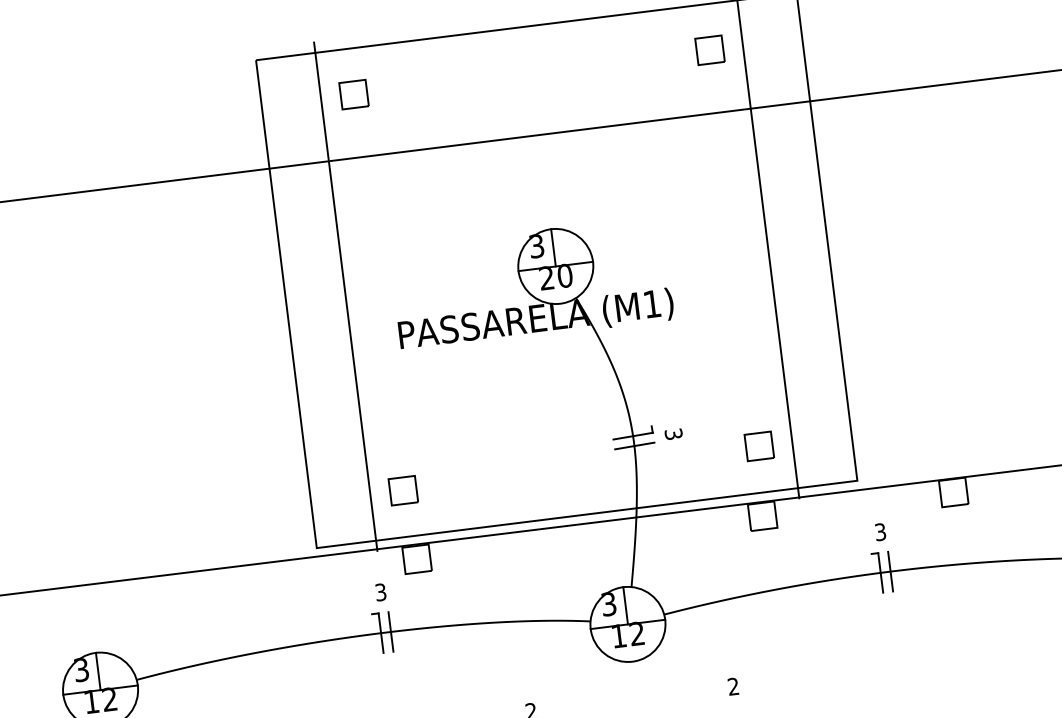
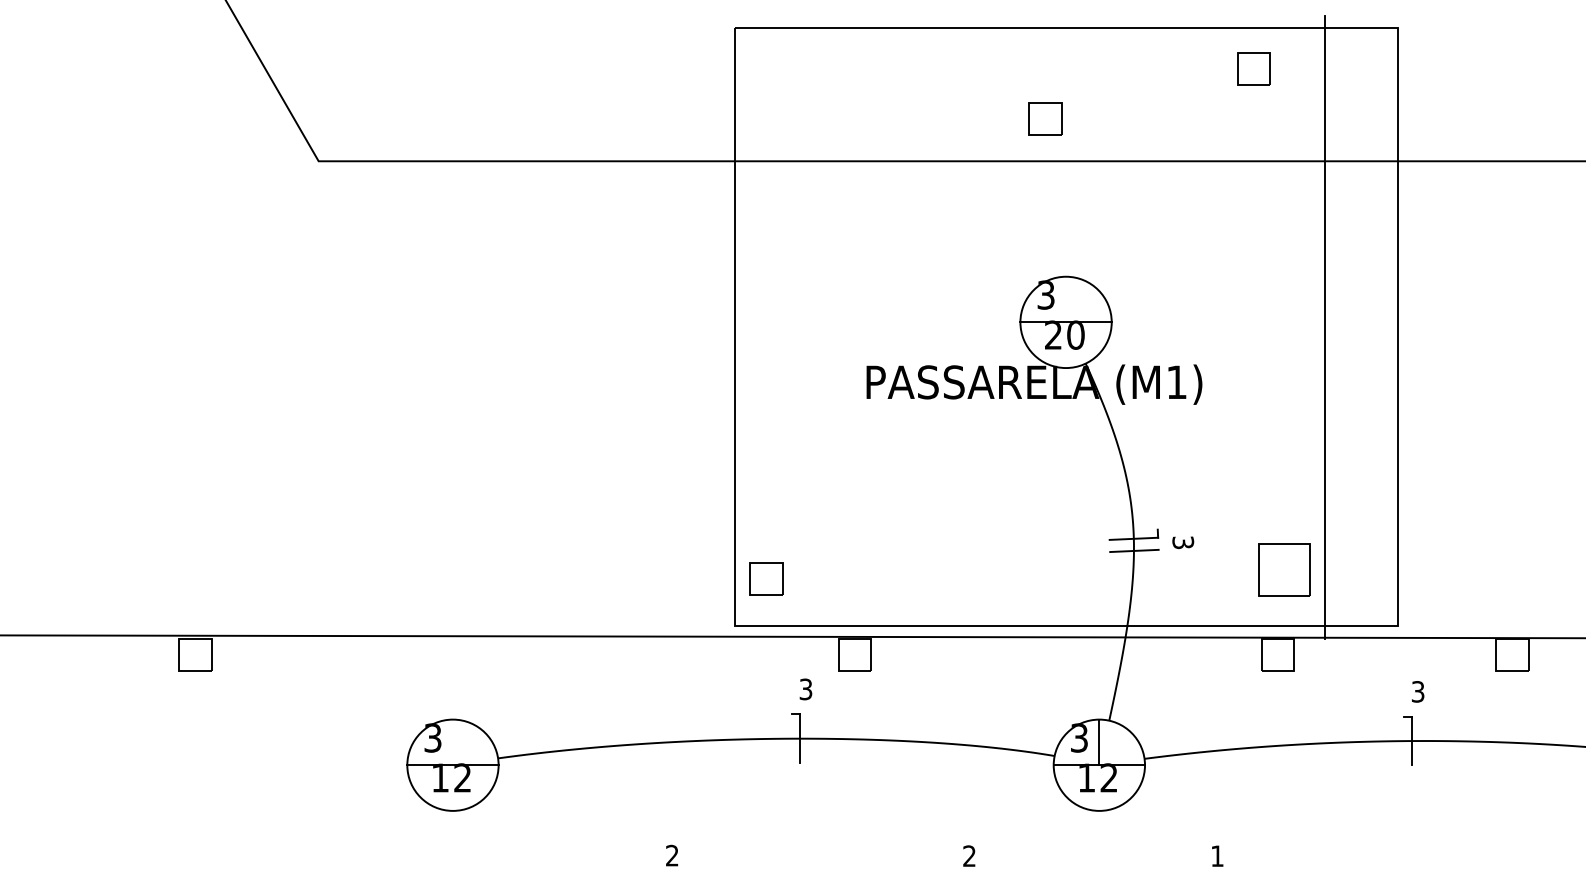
part: (709, 50) -> (1253, 68), moved
part: (354, 94) -> (1045, 118), moved
line: (553, 247) -> (1066, 299), removed
line: (346, 296) -> (808, 326), removed
part: (759, 445) -> (1284, 569), size x1.6
part: (403, 490) -> (766, 578), moved
line: (890, 571) -> (1424, 740), removed
line: (391, 631) -> (812, 738), removed
line: (97, 671) -> (452, 742), removed
text: (733, 686) -> (1217, 855), 2 -> 1

